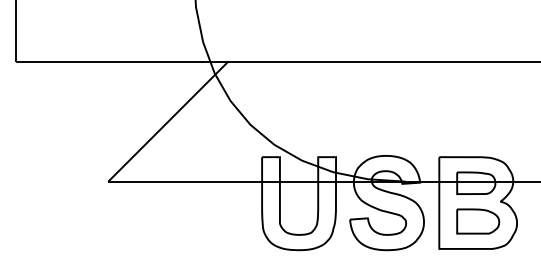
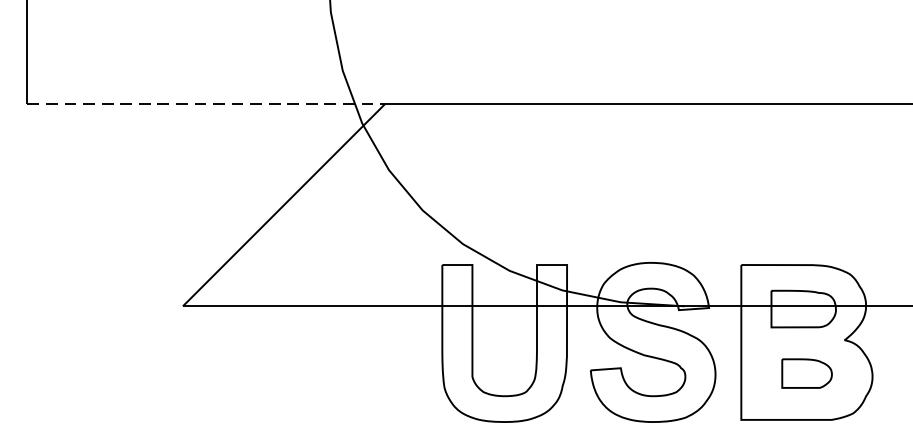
line: (122, 61) -> (206, 103), solid -> dashed
part: (478, 221) -> (807, 373), size x0.7

